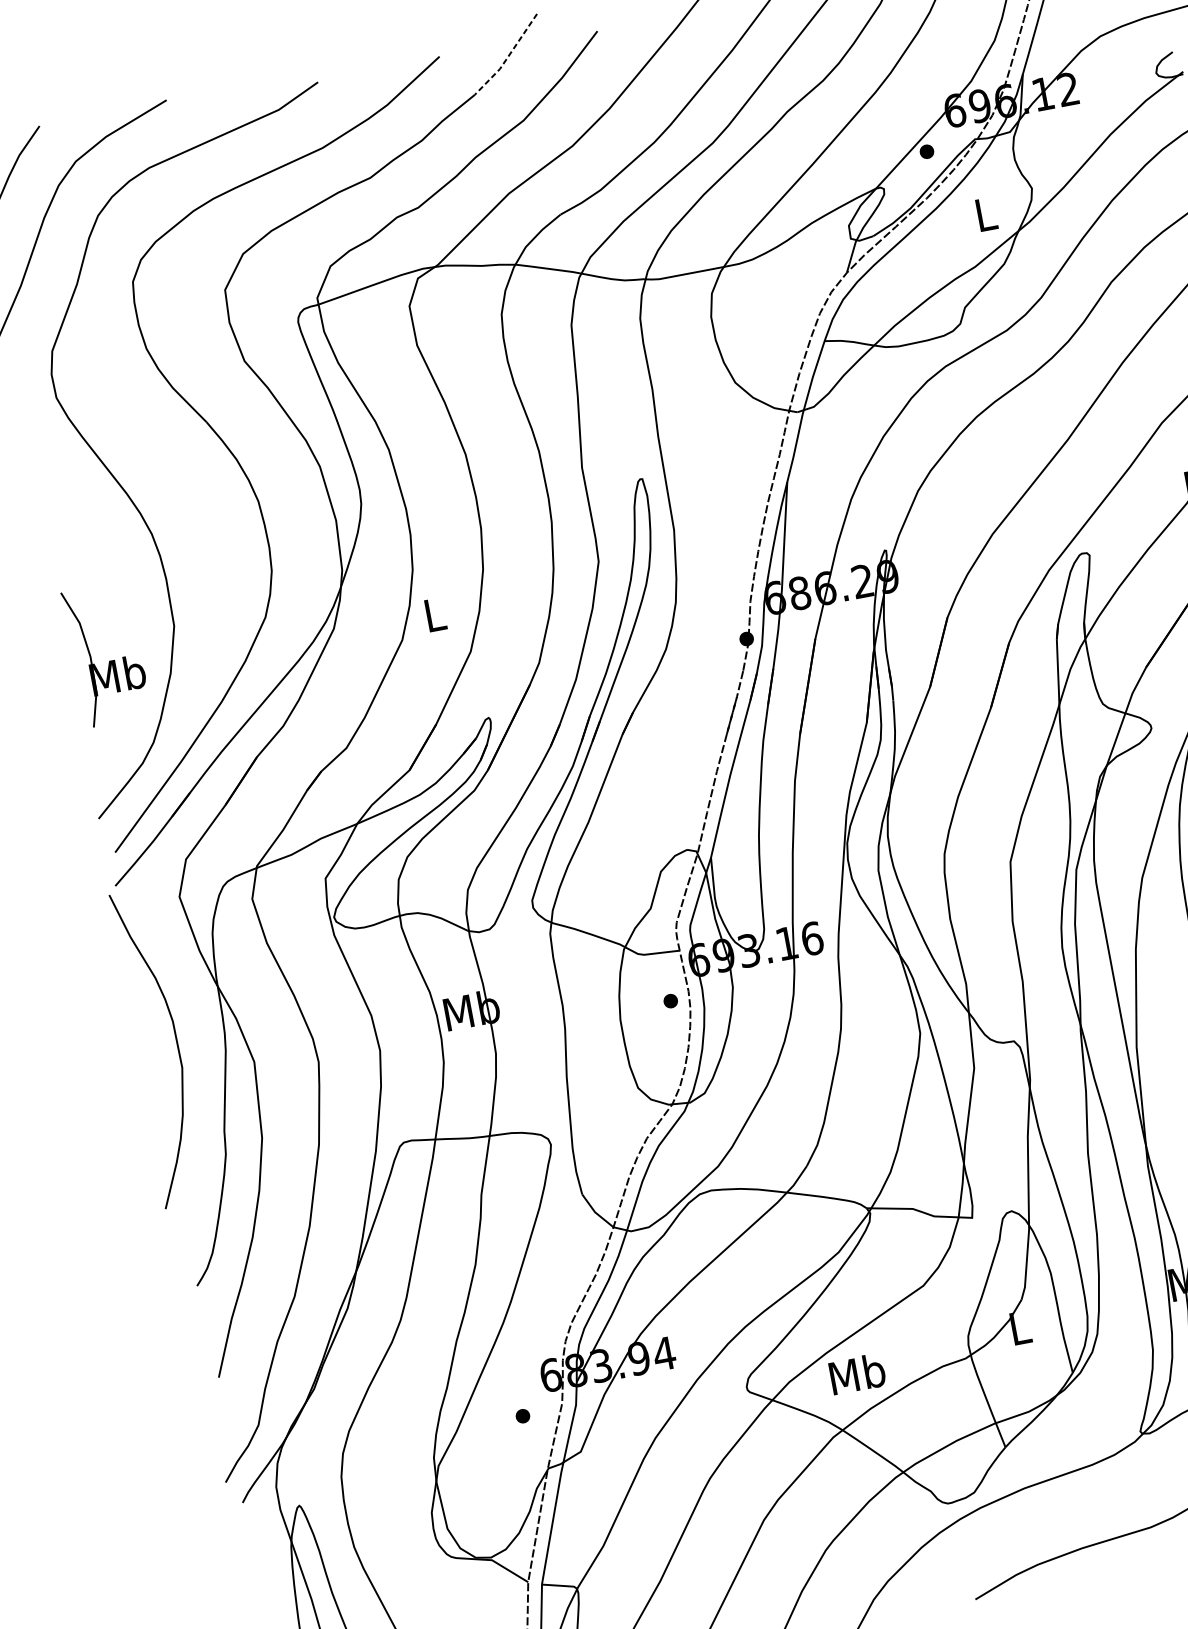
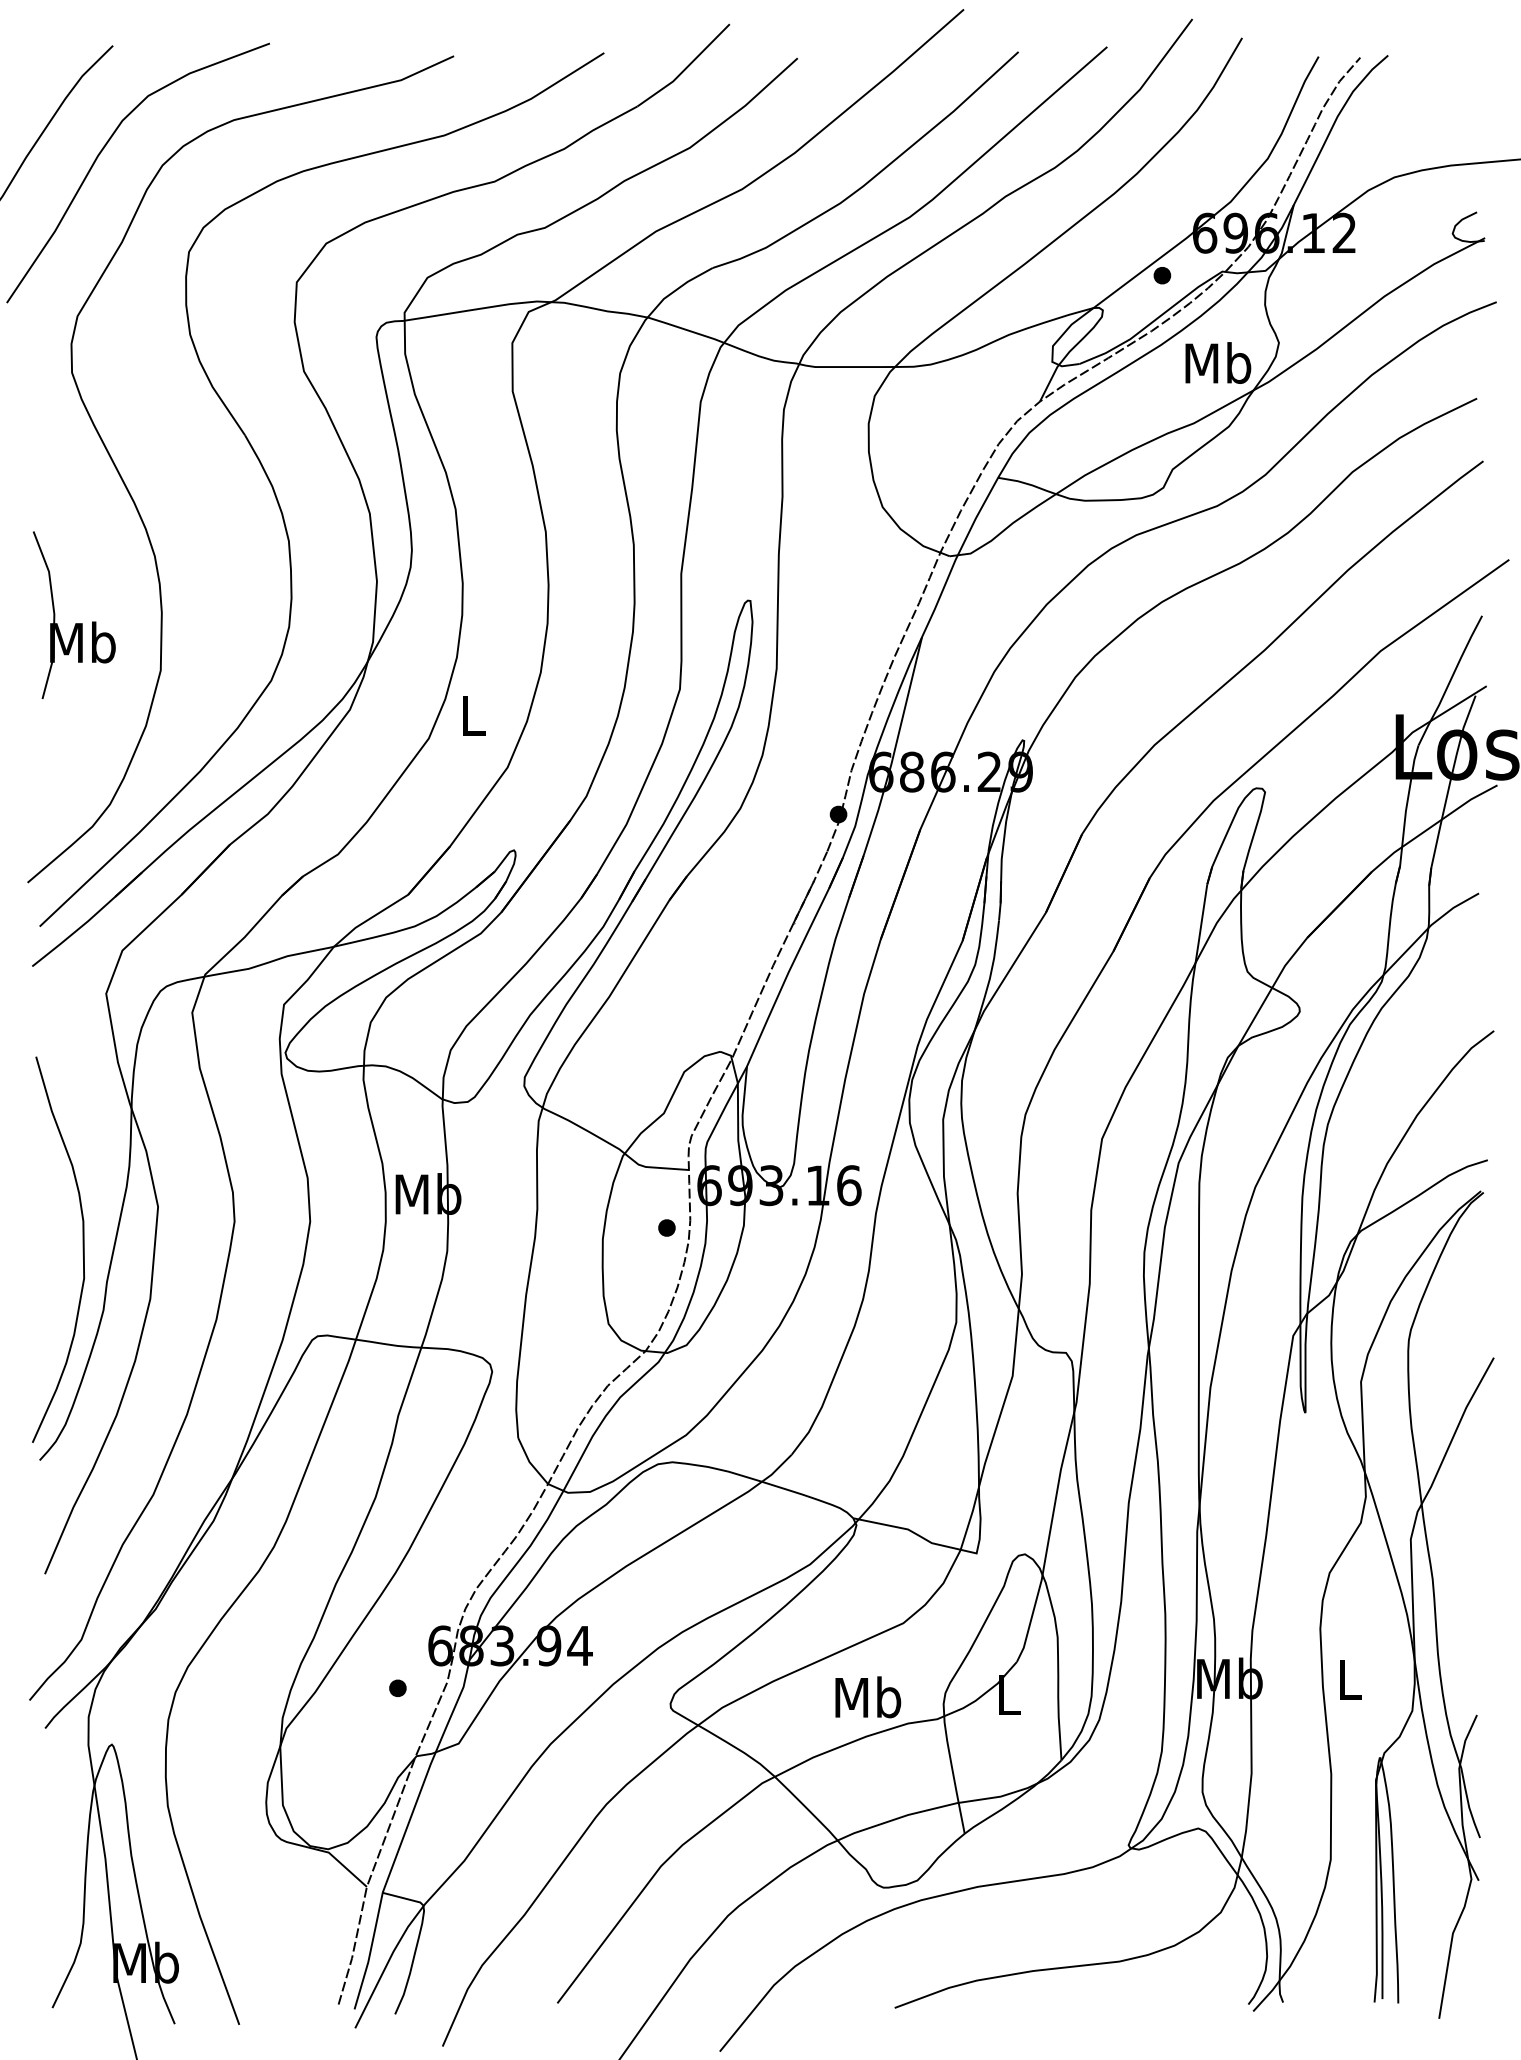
line: (507, 56) -> (685, 68), dashed -> solid
text: (985, 213) -> (1218, 362), L -> Mb
part: (109, 661) -> (75, 623), moved
curve: (176, 1044) -> (82, 1249), moved
text: (857, 1374) -> (868, 1697), moved

